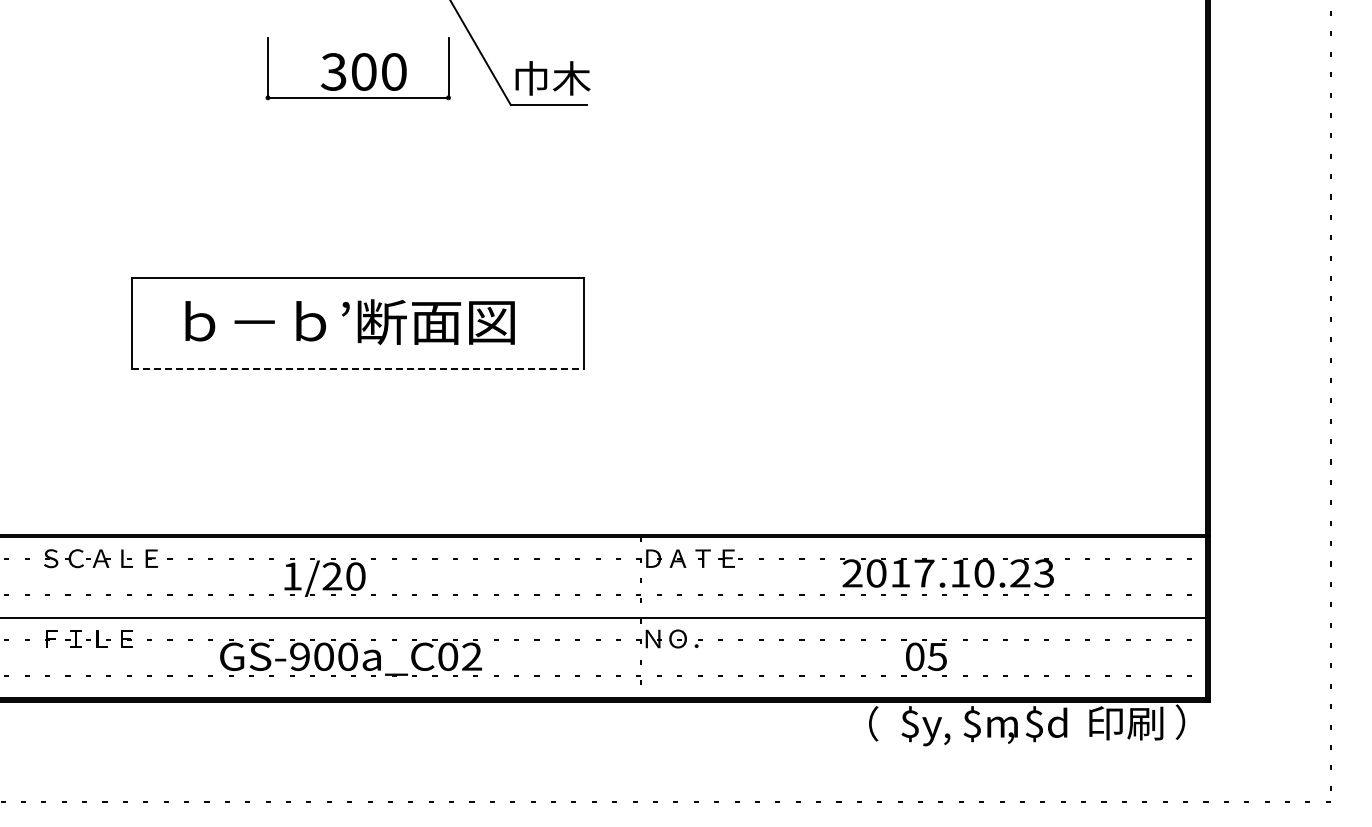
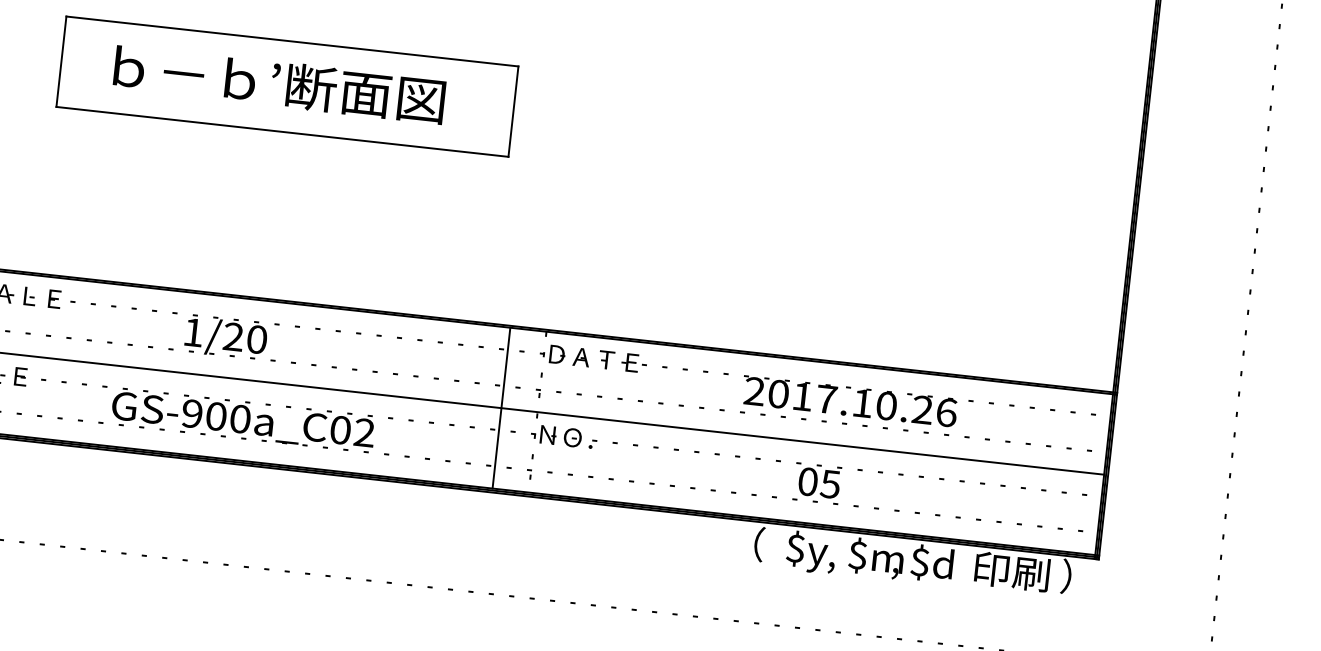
line: (358, 368) -> (282, 131), dashed -> solid
text: (1044, 573) -> (946, 412), 2017.10.23 -> 2017.10.26
line: (604, 617) -> (501, 408), added

